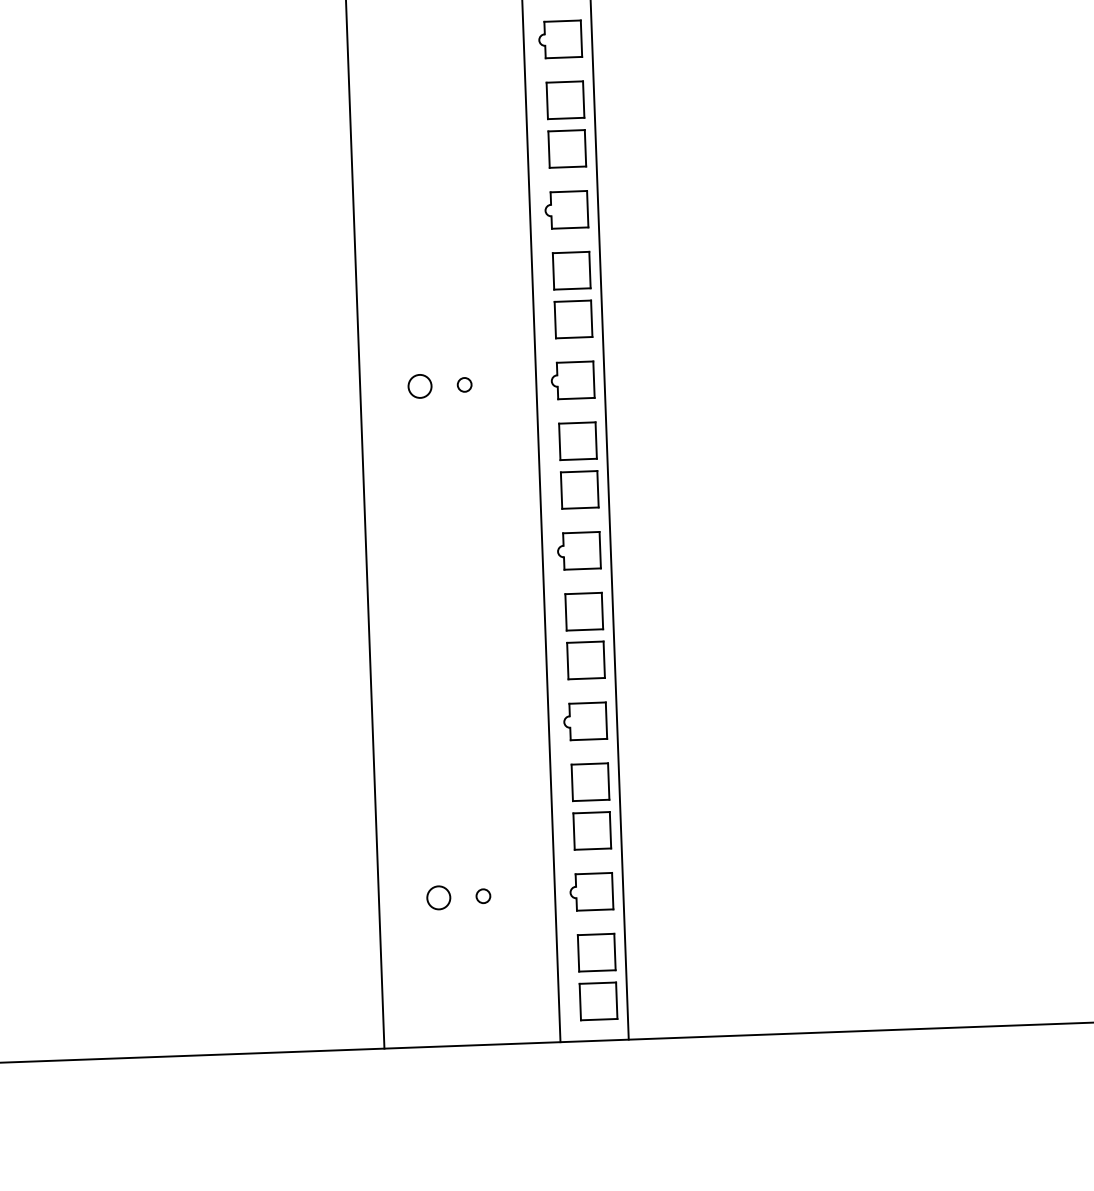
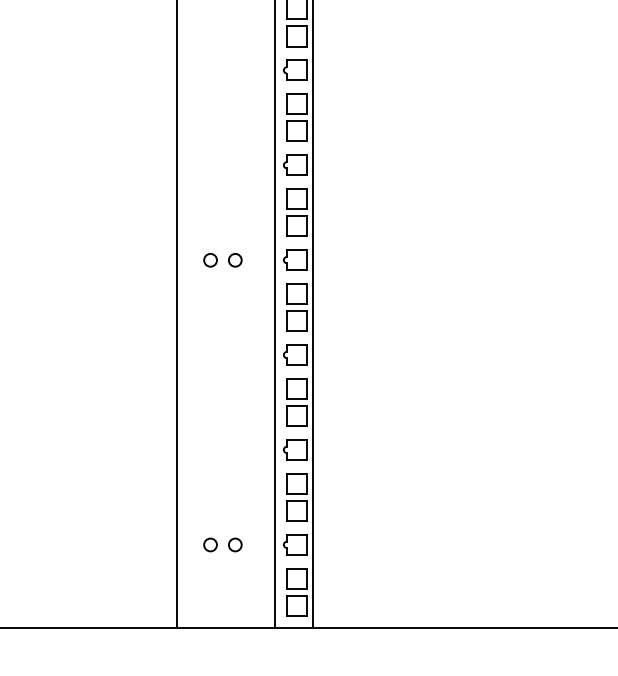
circle: (464, 385) -> (235, 260), size x1.67
circle: (483, 895) -> (235, 544), size x1.67

